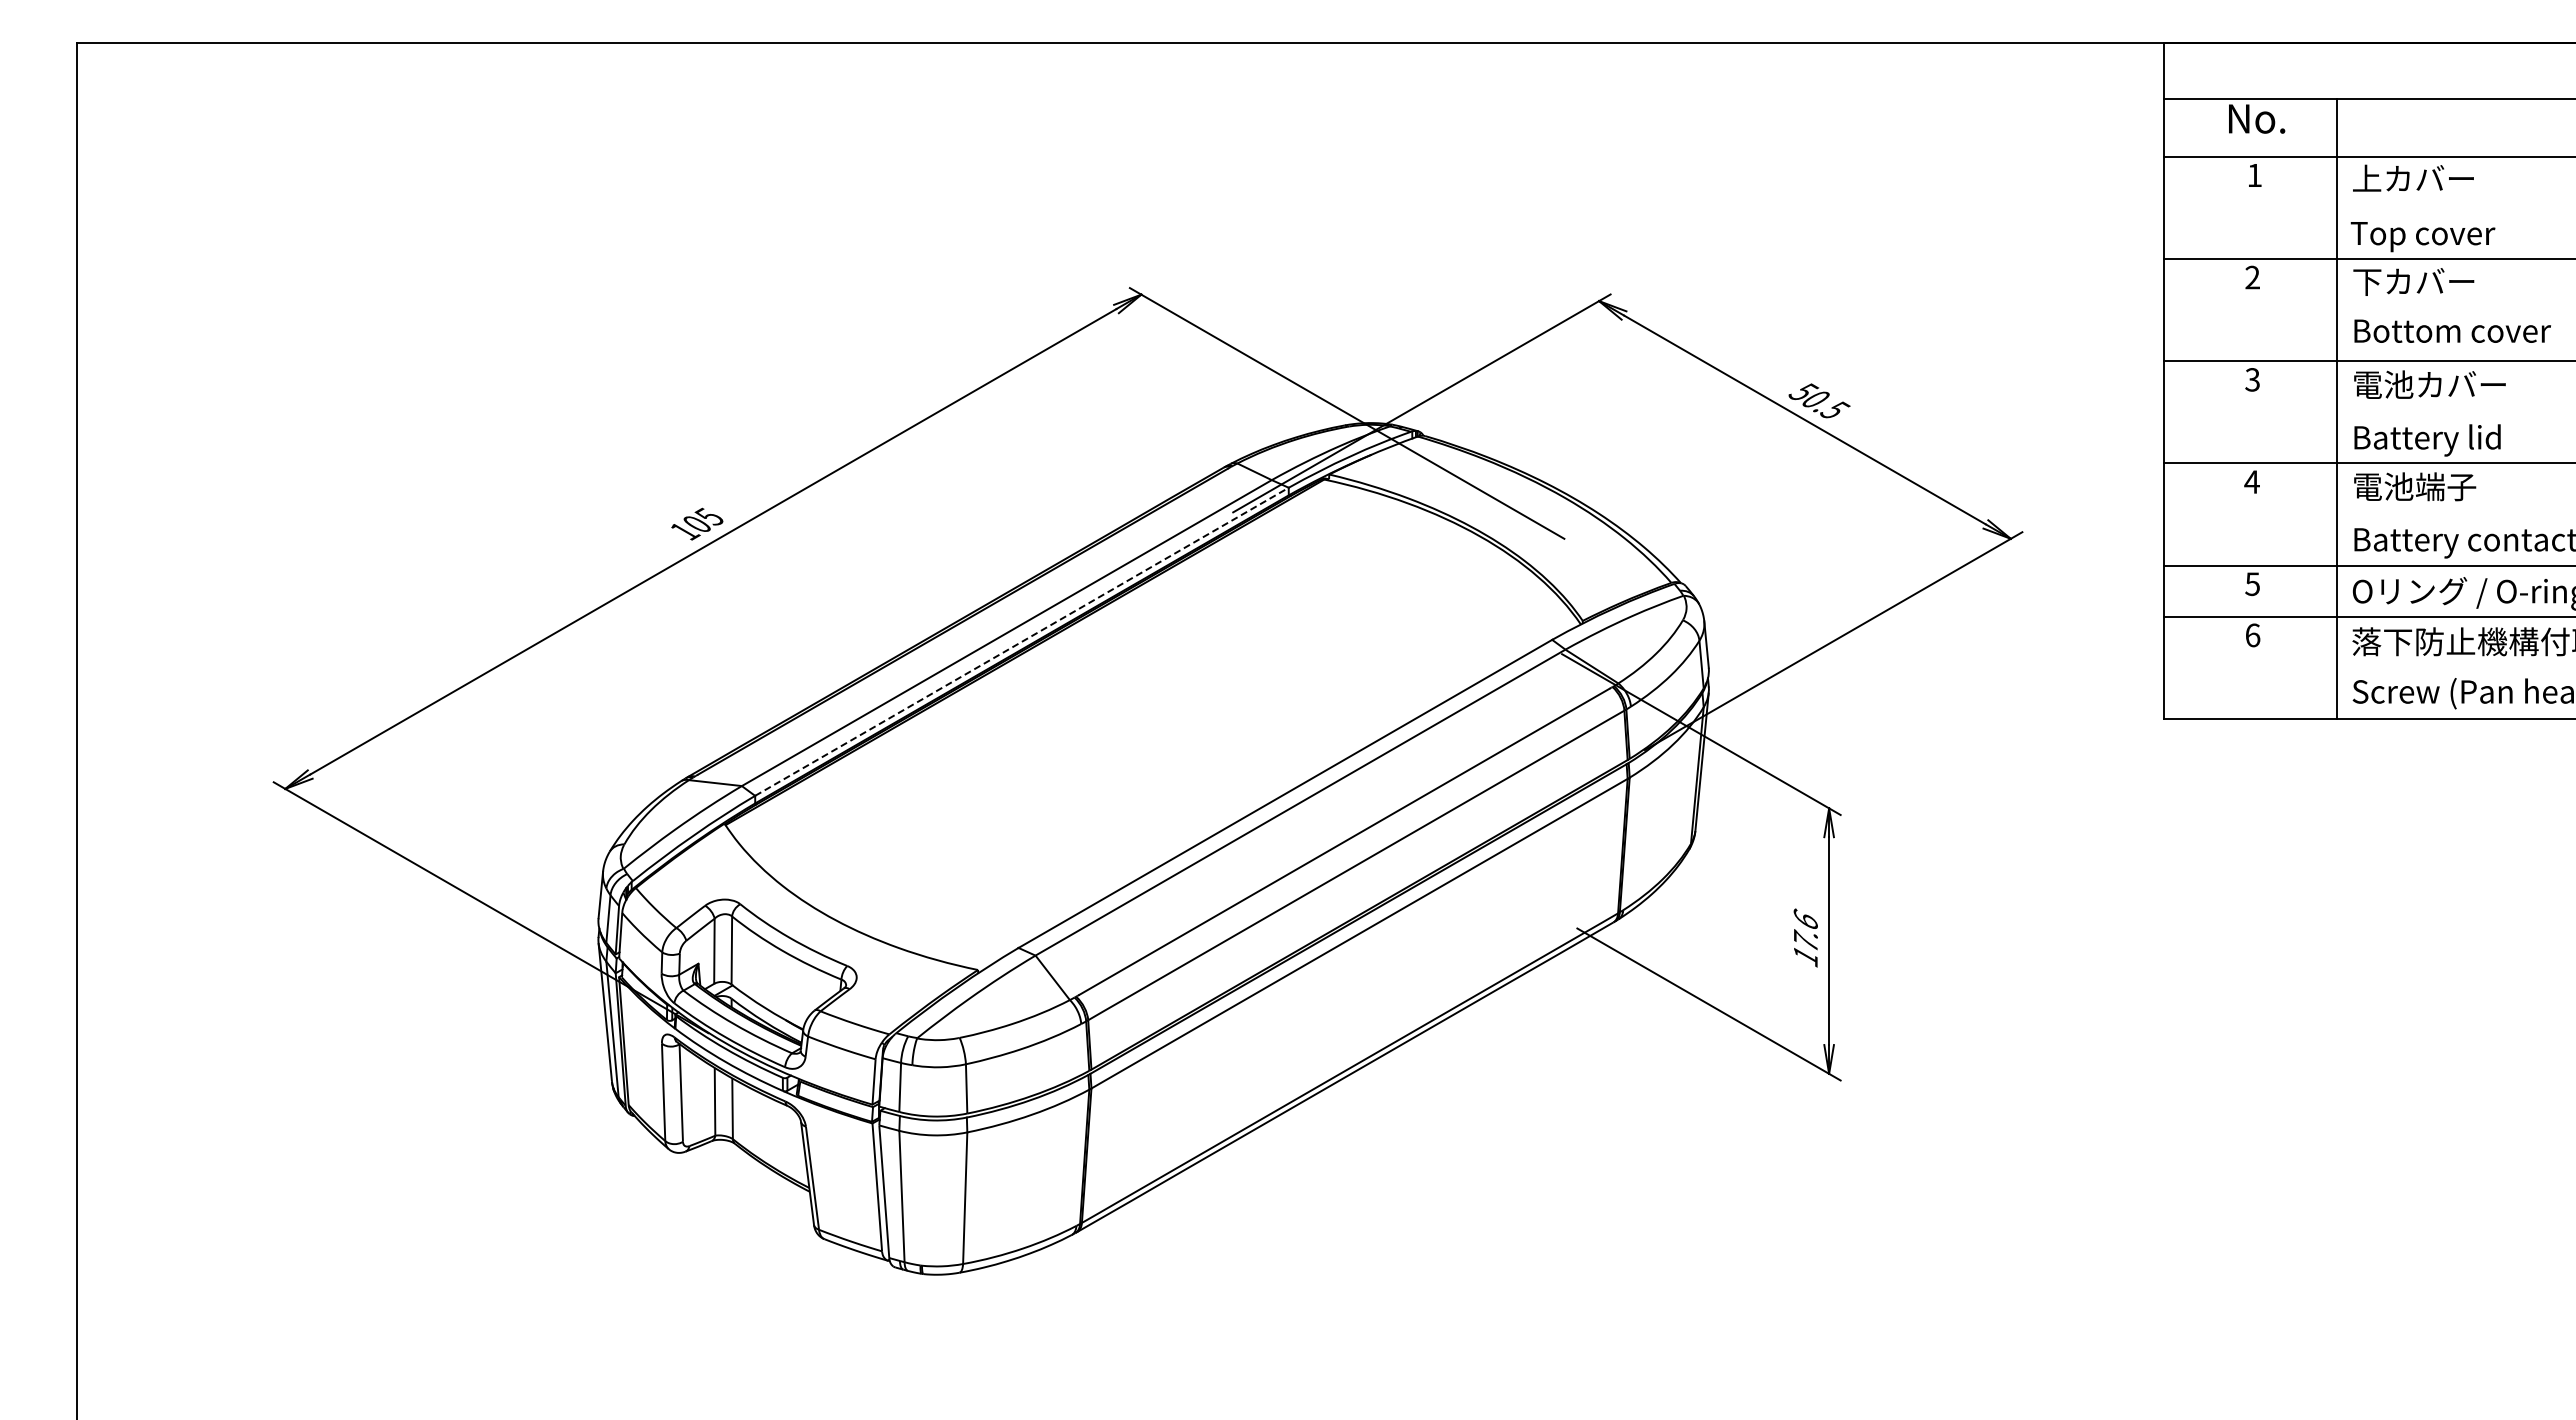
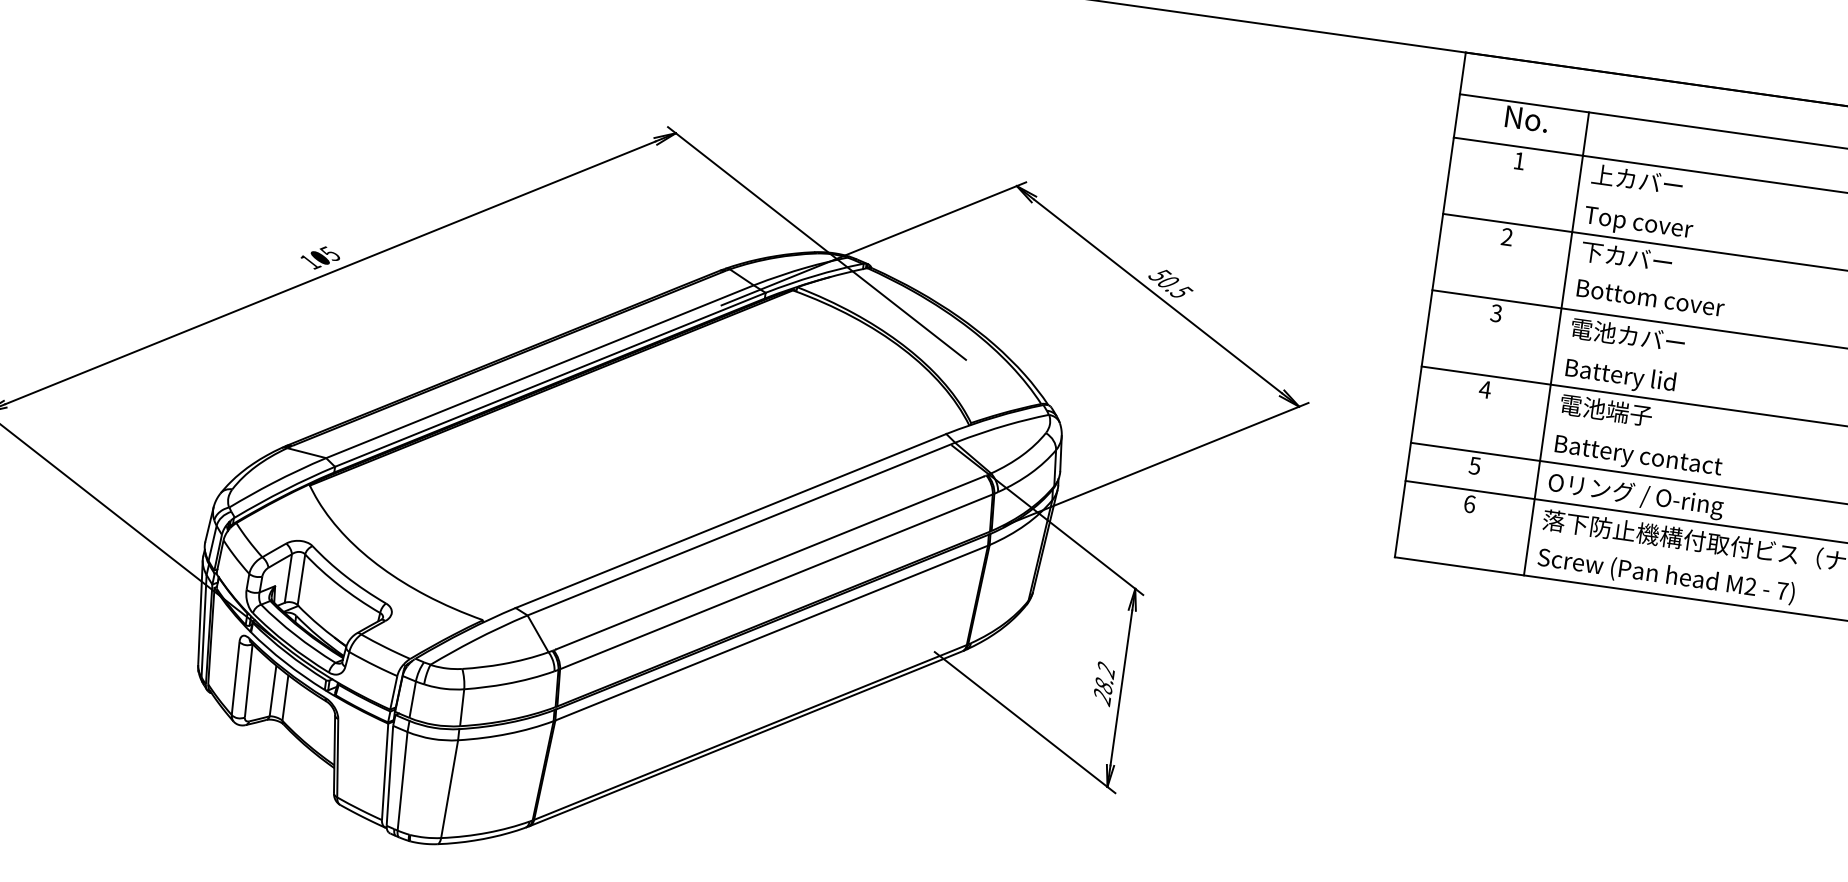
line: (1022, 641) -> (550, 379), dashed -> solid
text: (1805, 938) -> (1104, 683), 17.6 -> 28.2

